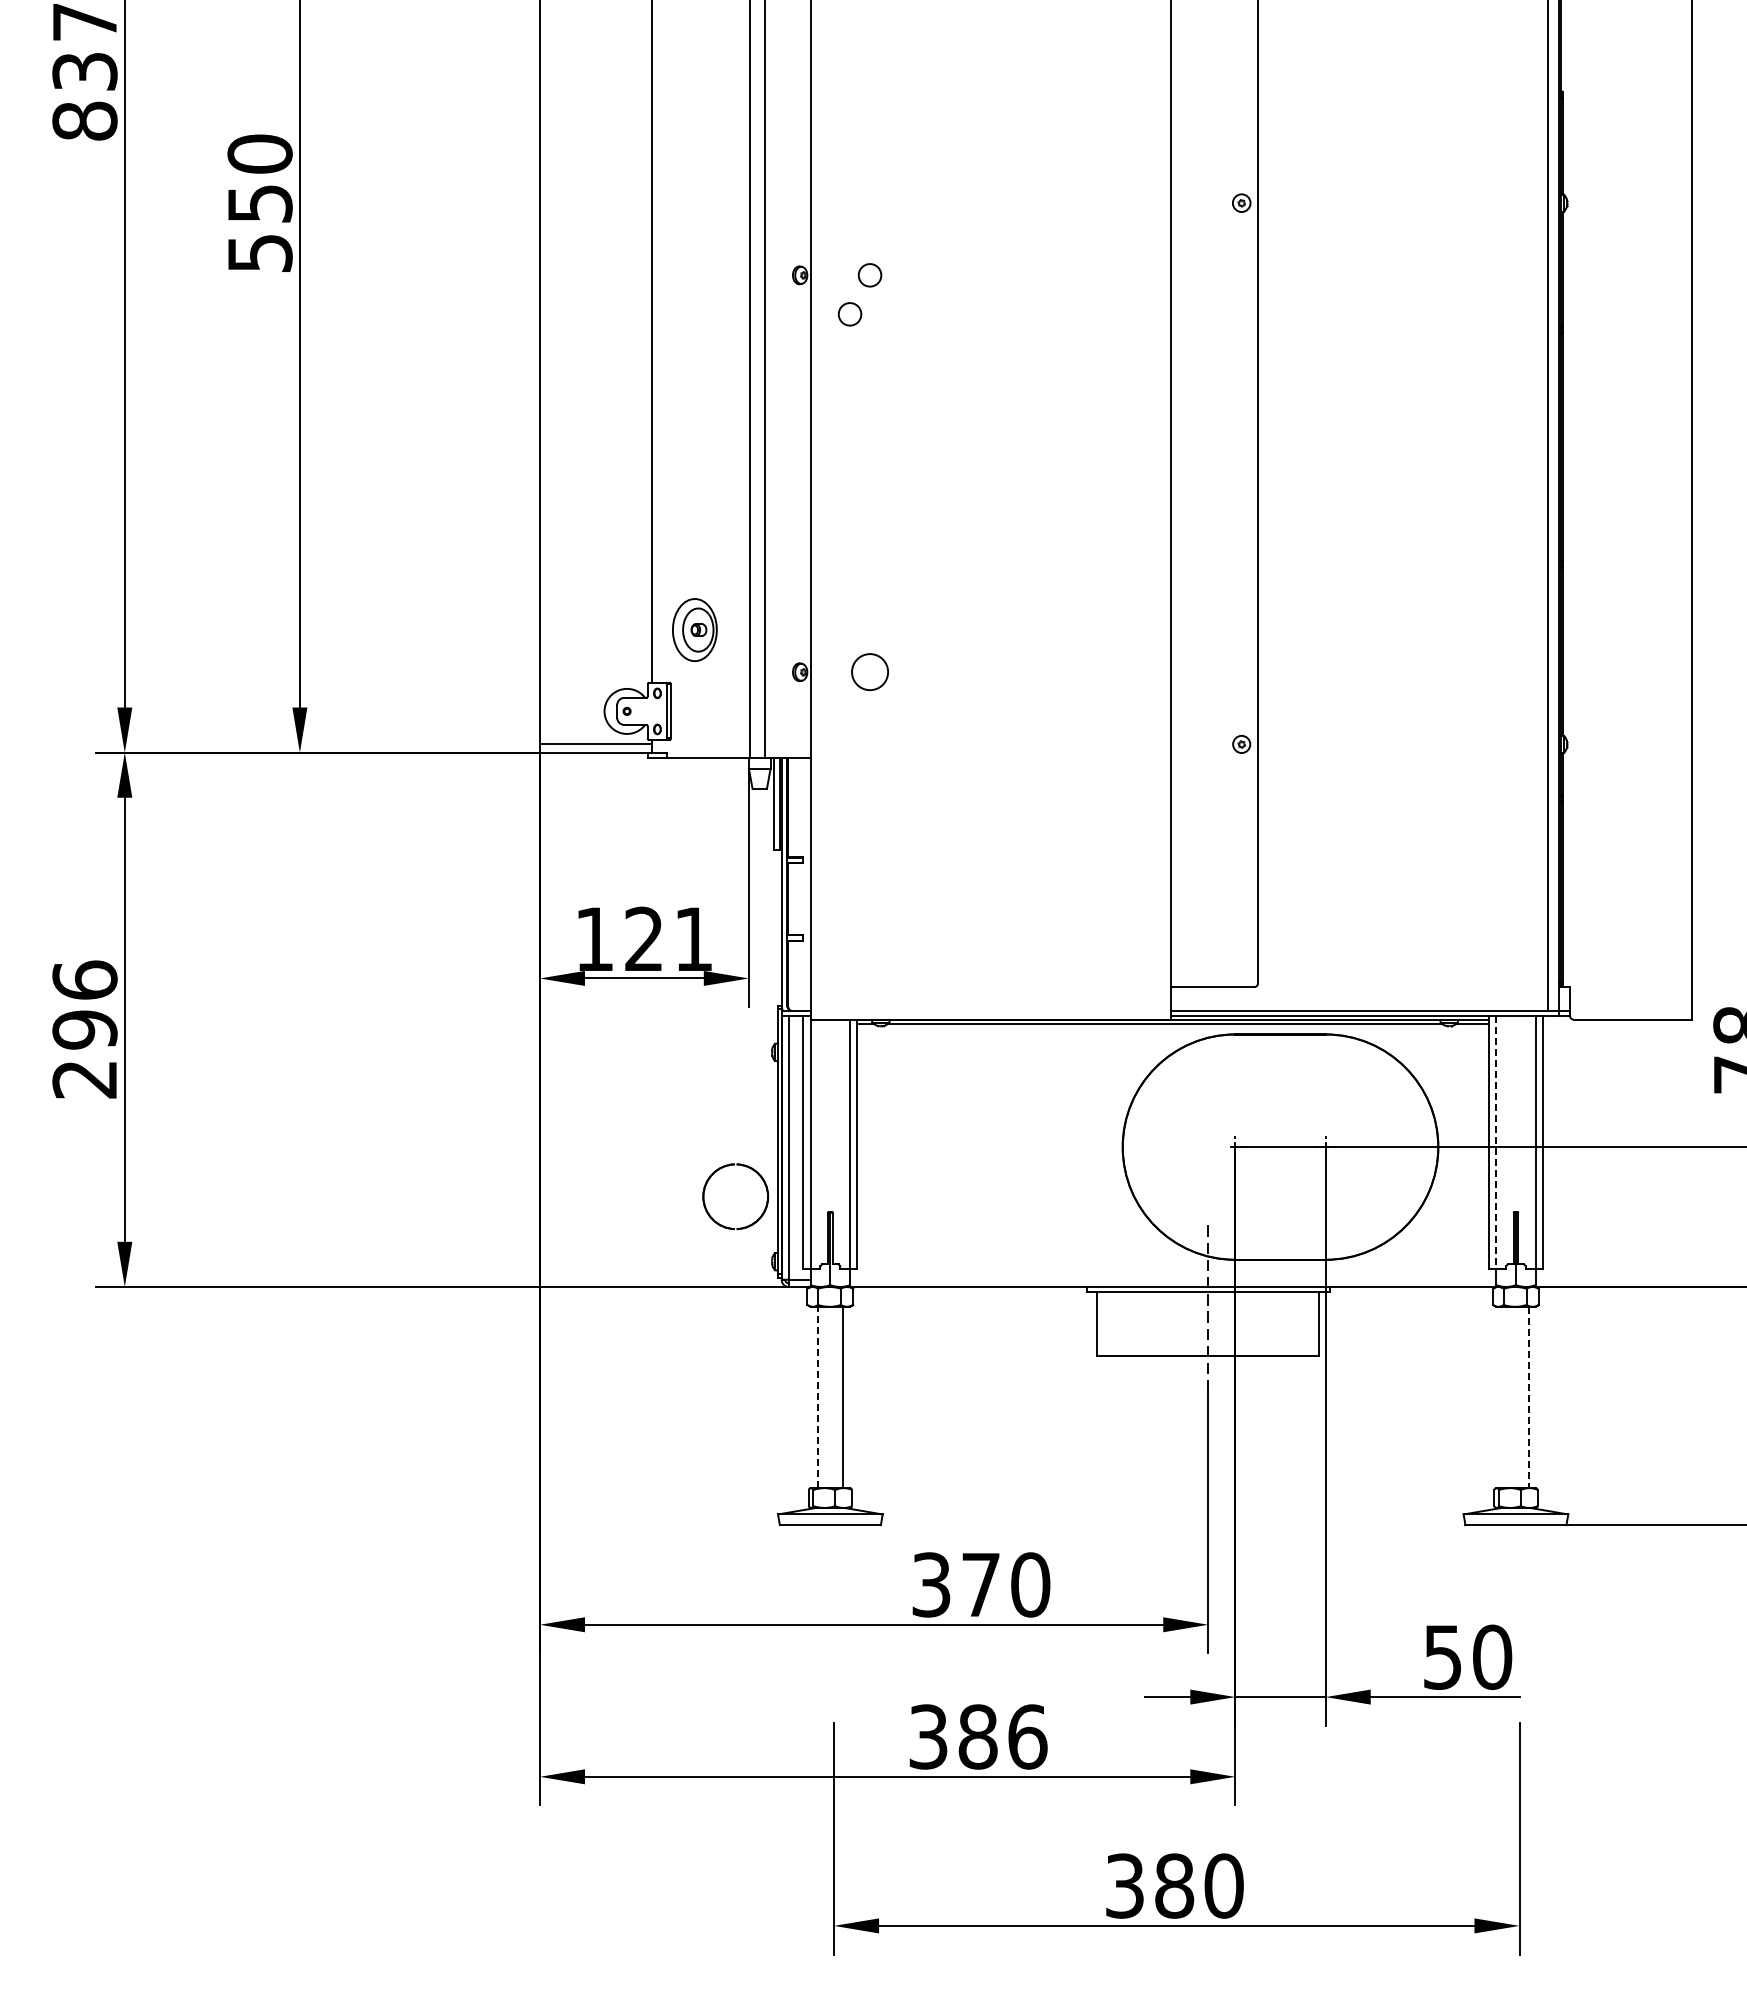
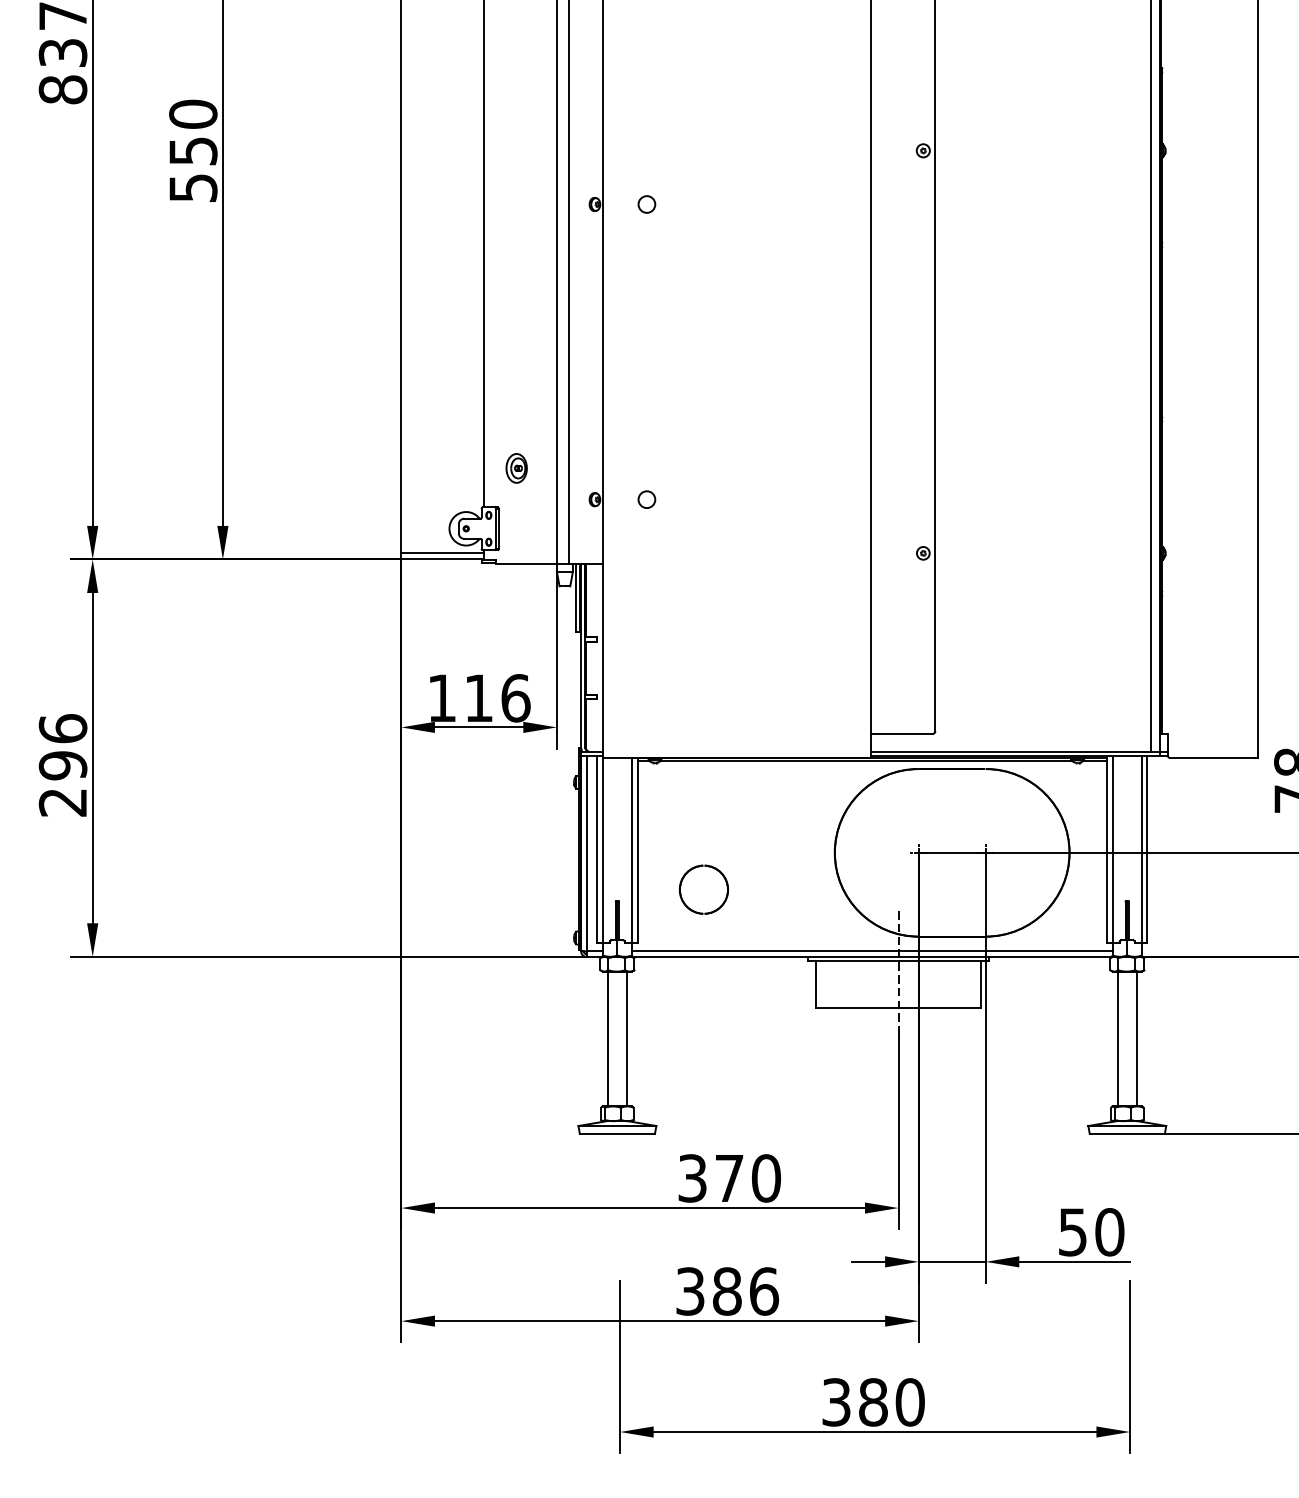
circle: (849, 314) -> (631, 233), removed
part: (694, 630) -> (516, 468), size x0.62
circle: (869, 672) -> (646, 499), size x0.62
text: (669, 939) -> (497, 698), 121 -> 116
line: (1496, 1143) -> (1112, 850), dashed -> solid
part: (709, 1180) -> (684, 877), moved
line: (1173, 1279) -> (872, 951), added
line: (817, 1397) -> (607, 1039), dashed -> solid
line: (1503, 1397) -> (1118, 1039), added
line: (1528, 1397) -> (1136, 1039), dashed -> solid

